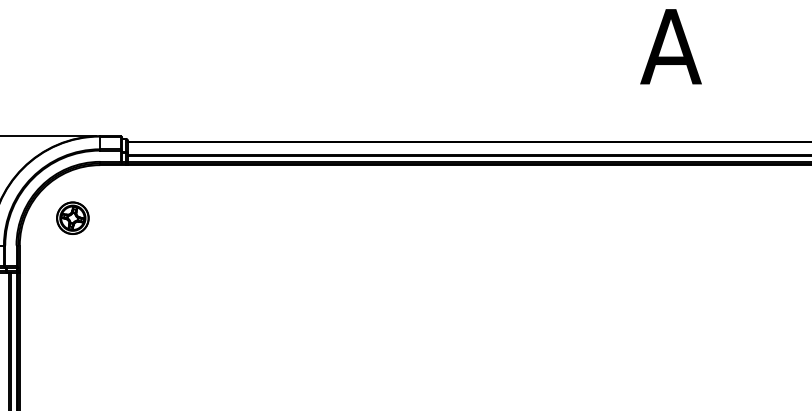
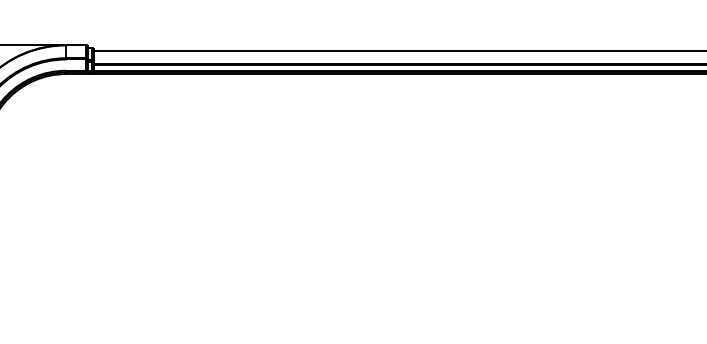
part: (72, 217) -> (38, 126), removed

